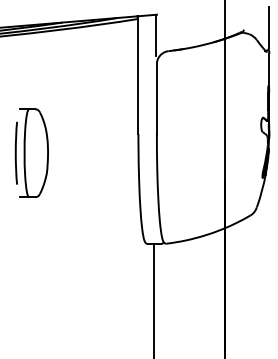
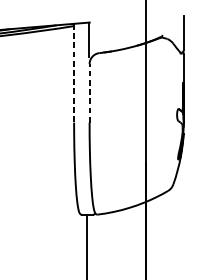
line: (138, 75) -> (74, 73), solid -> dashed
line: (156, 99) -> (89, 93), solid -> dashed

